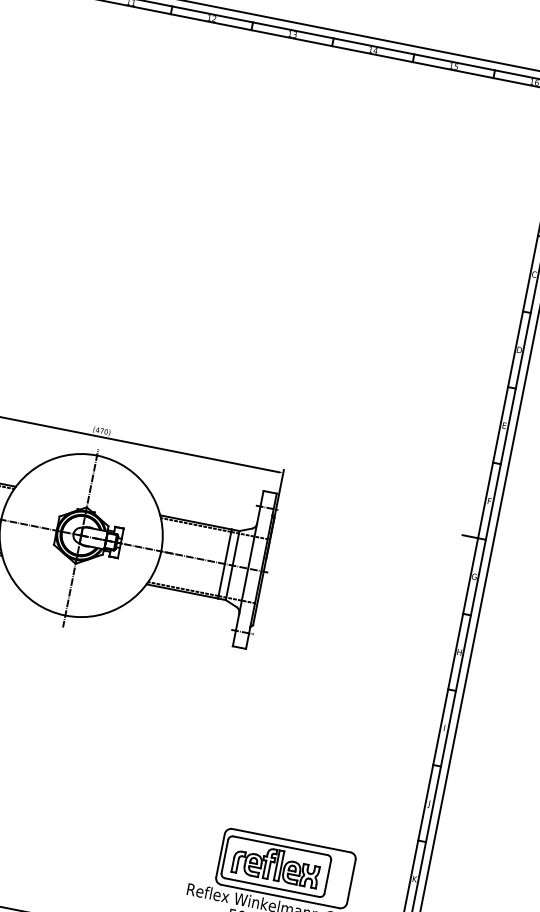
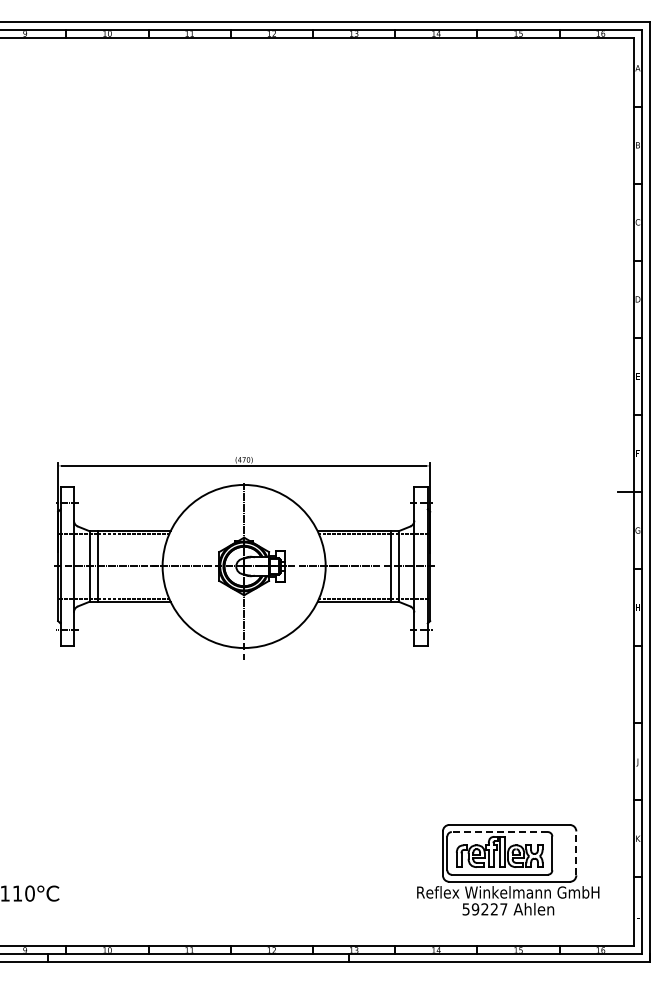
line: (280, 846) -> (499, 832), solid -> dashed
line: (351, 881) -> (576, 853), solid -> dashed

